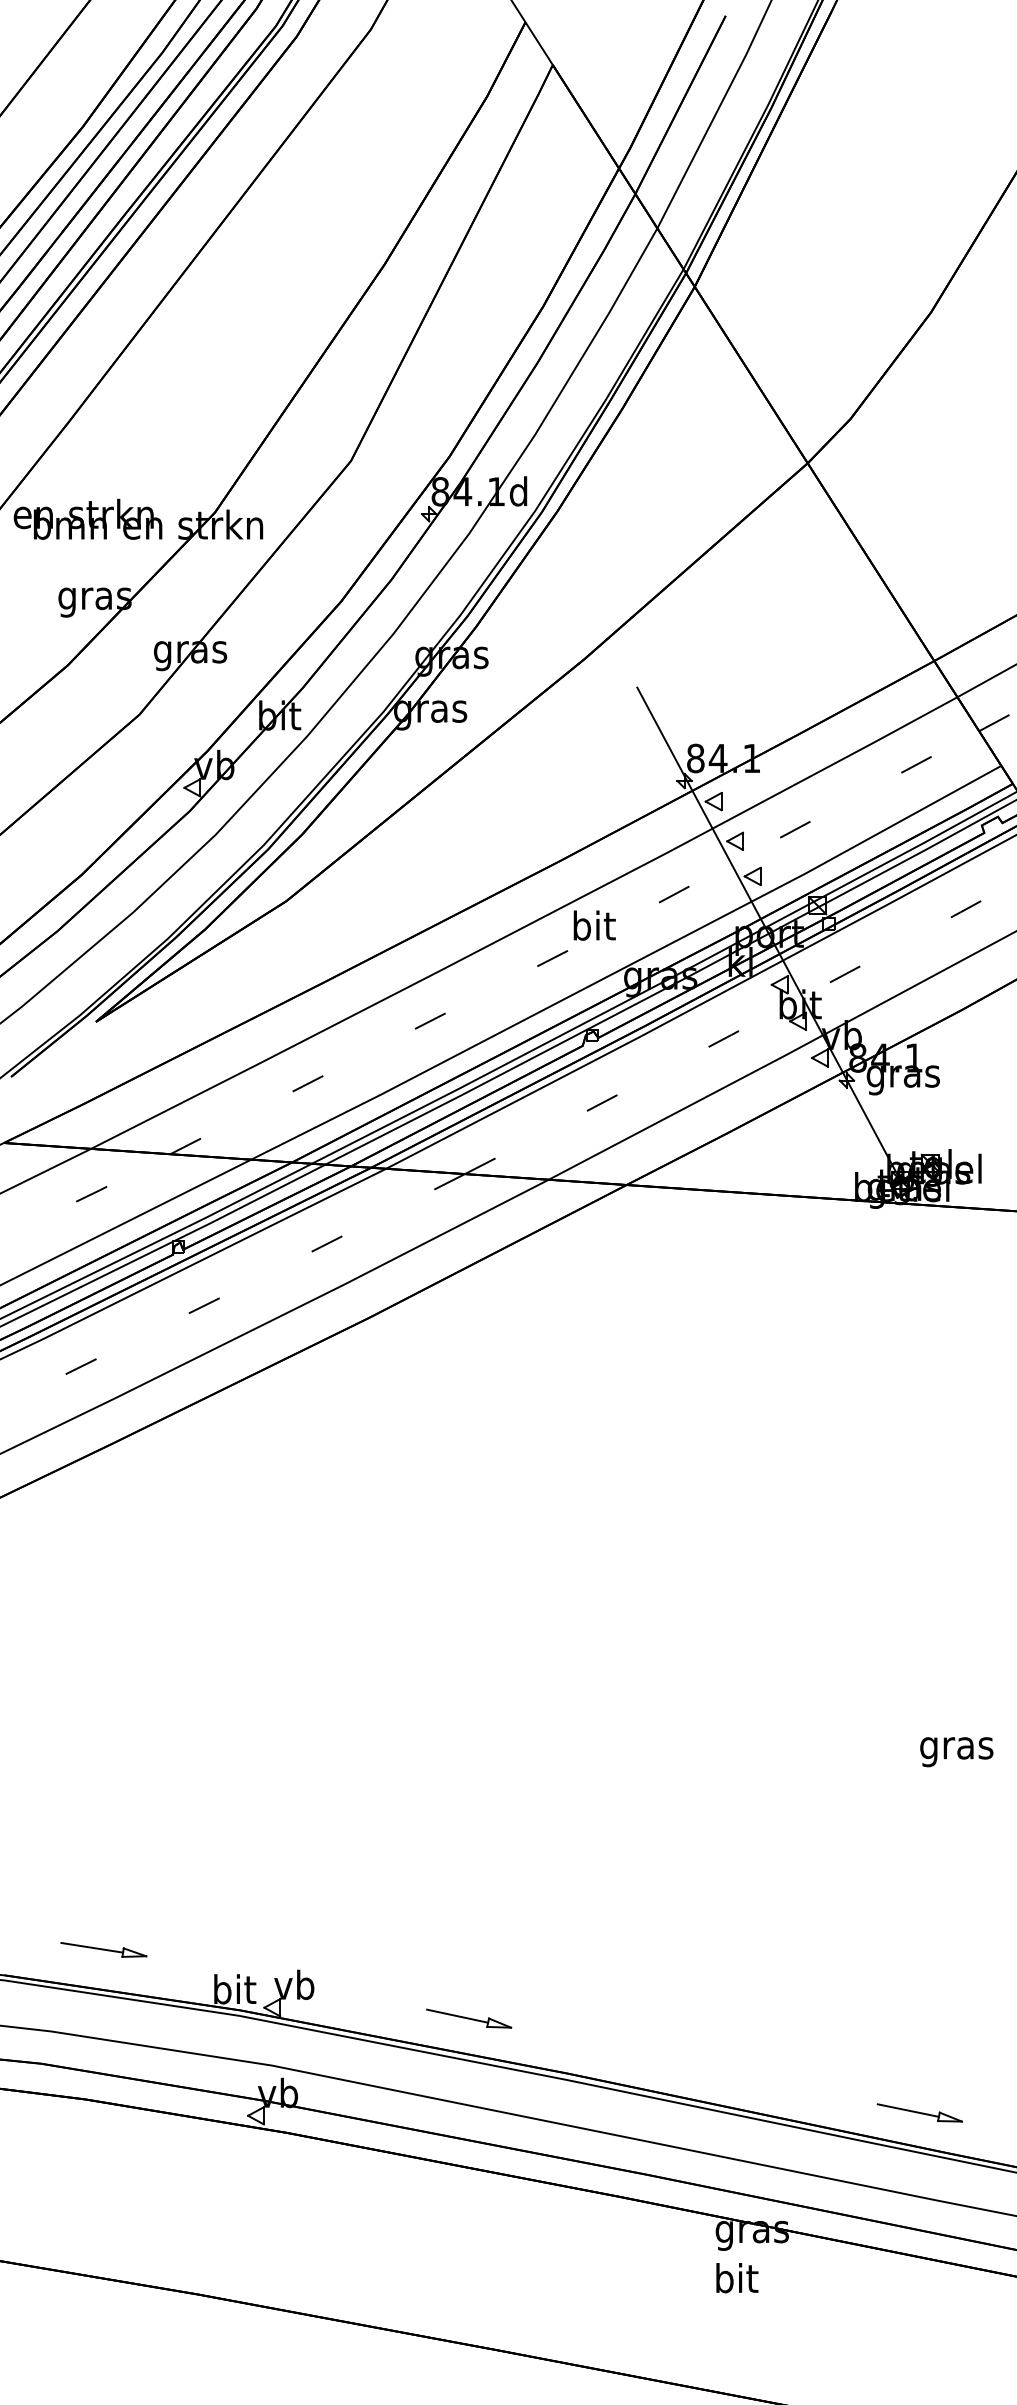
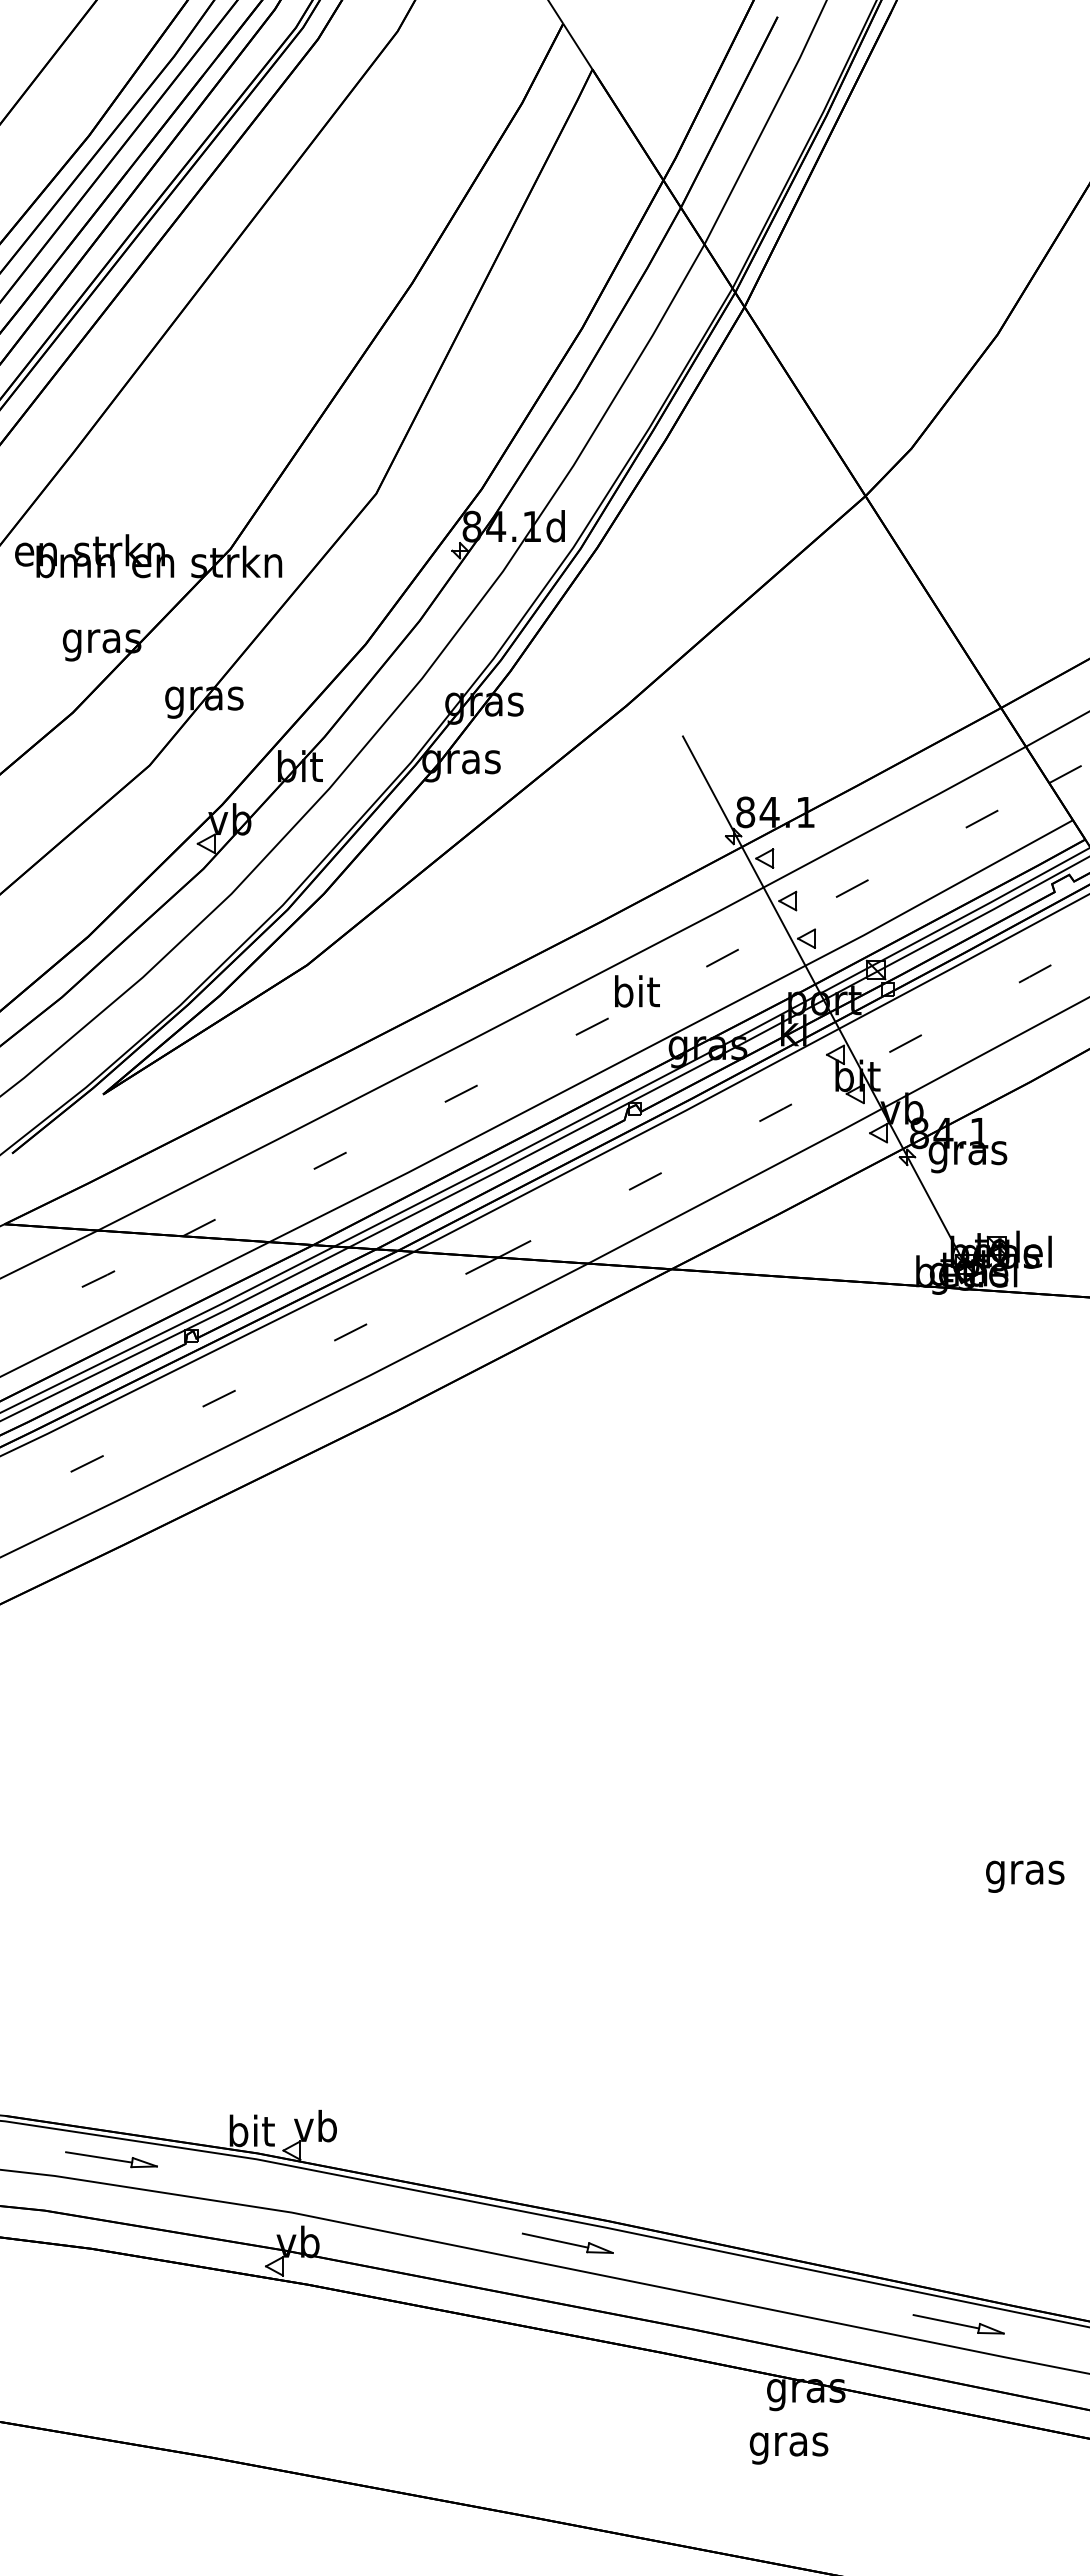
part: (103, 1949) -> (111, 2159), moved
part: (468, 2017) -> (567, 2242), moved
part: (919, 2113) -> (958, 2324), moved
text: (735, 2282) -> (788, 2444), bit -> gras

